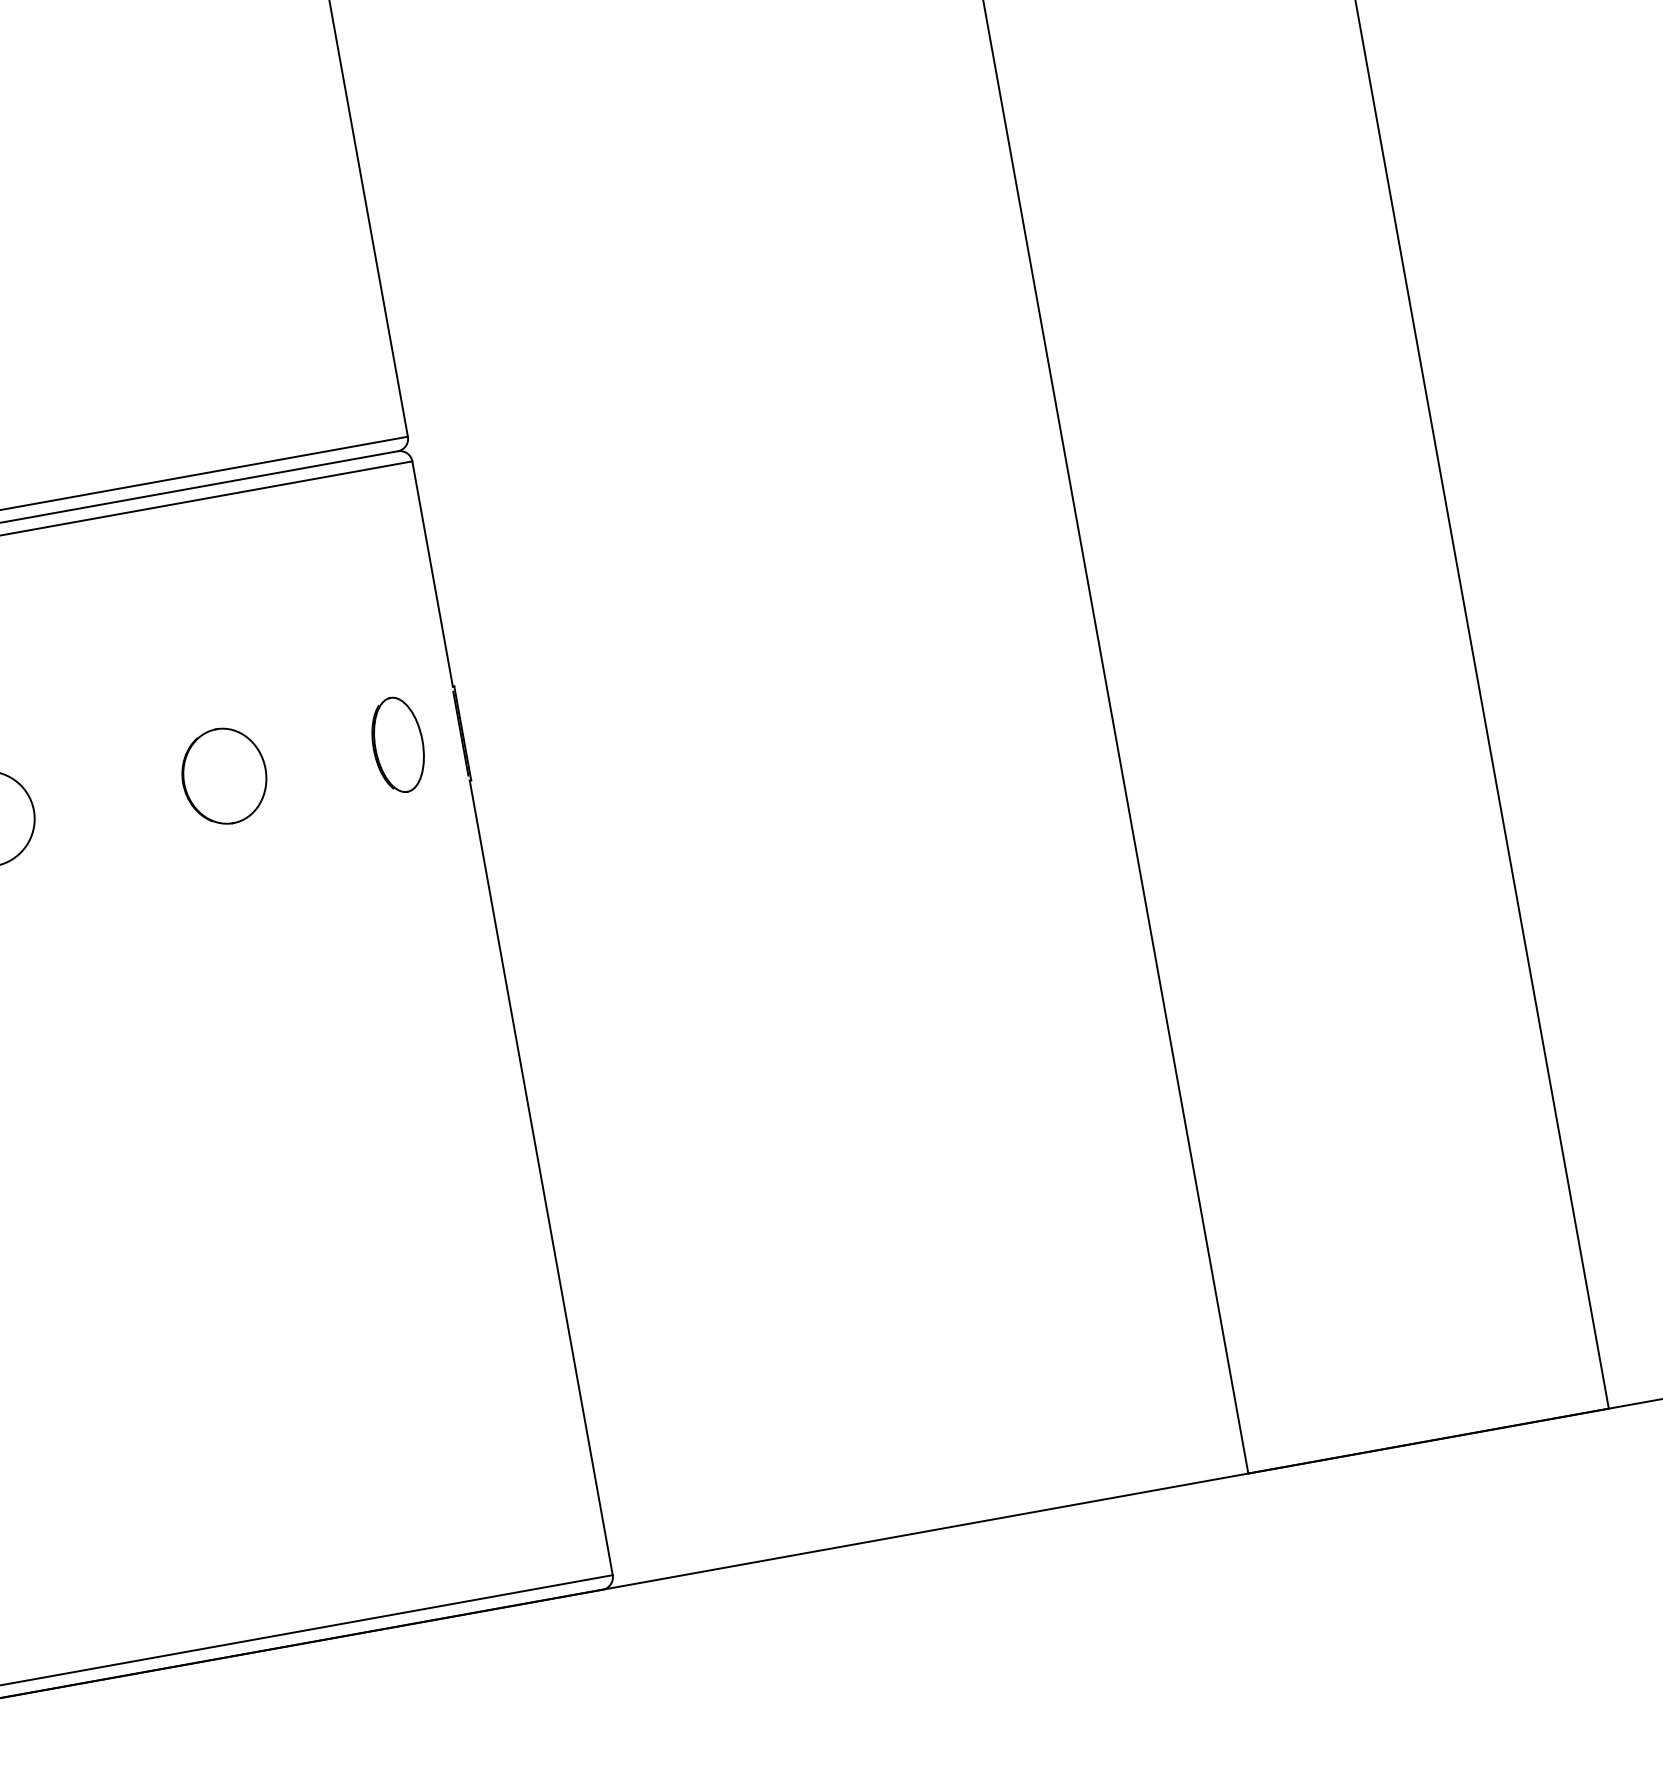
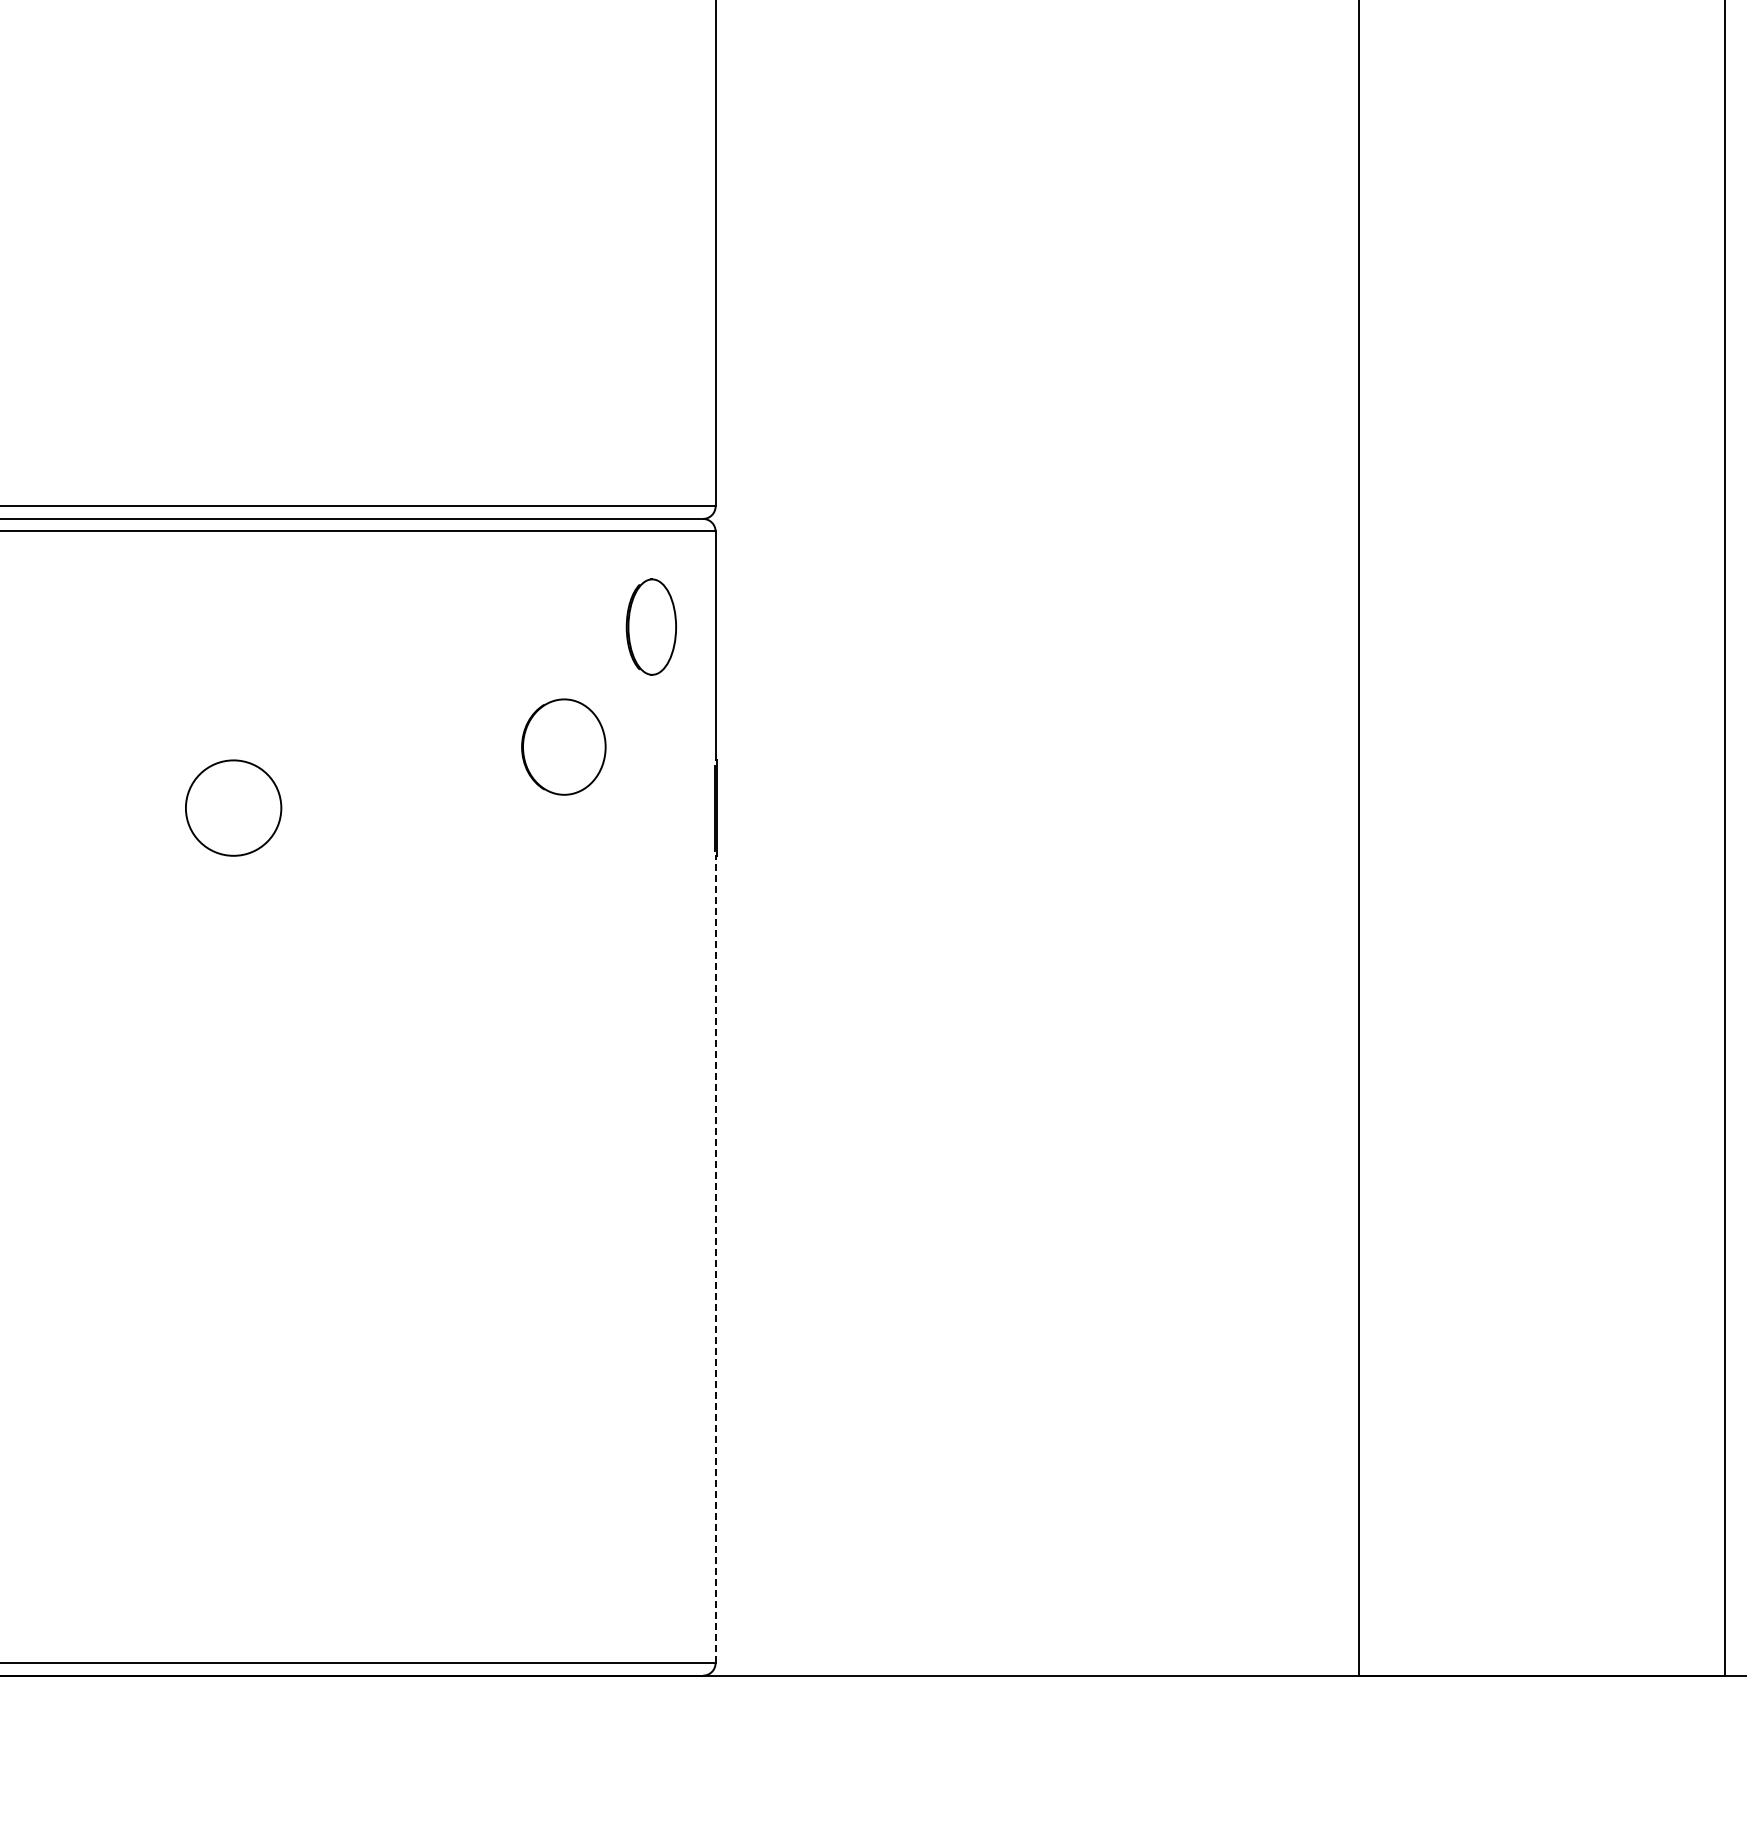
part: (397, 744) -> (650, 626), moved
part: (223, 775) -> (563, 746), moved
line: (541, 1177) -> (715, 1259), solid -> dashed

